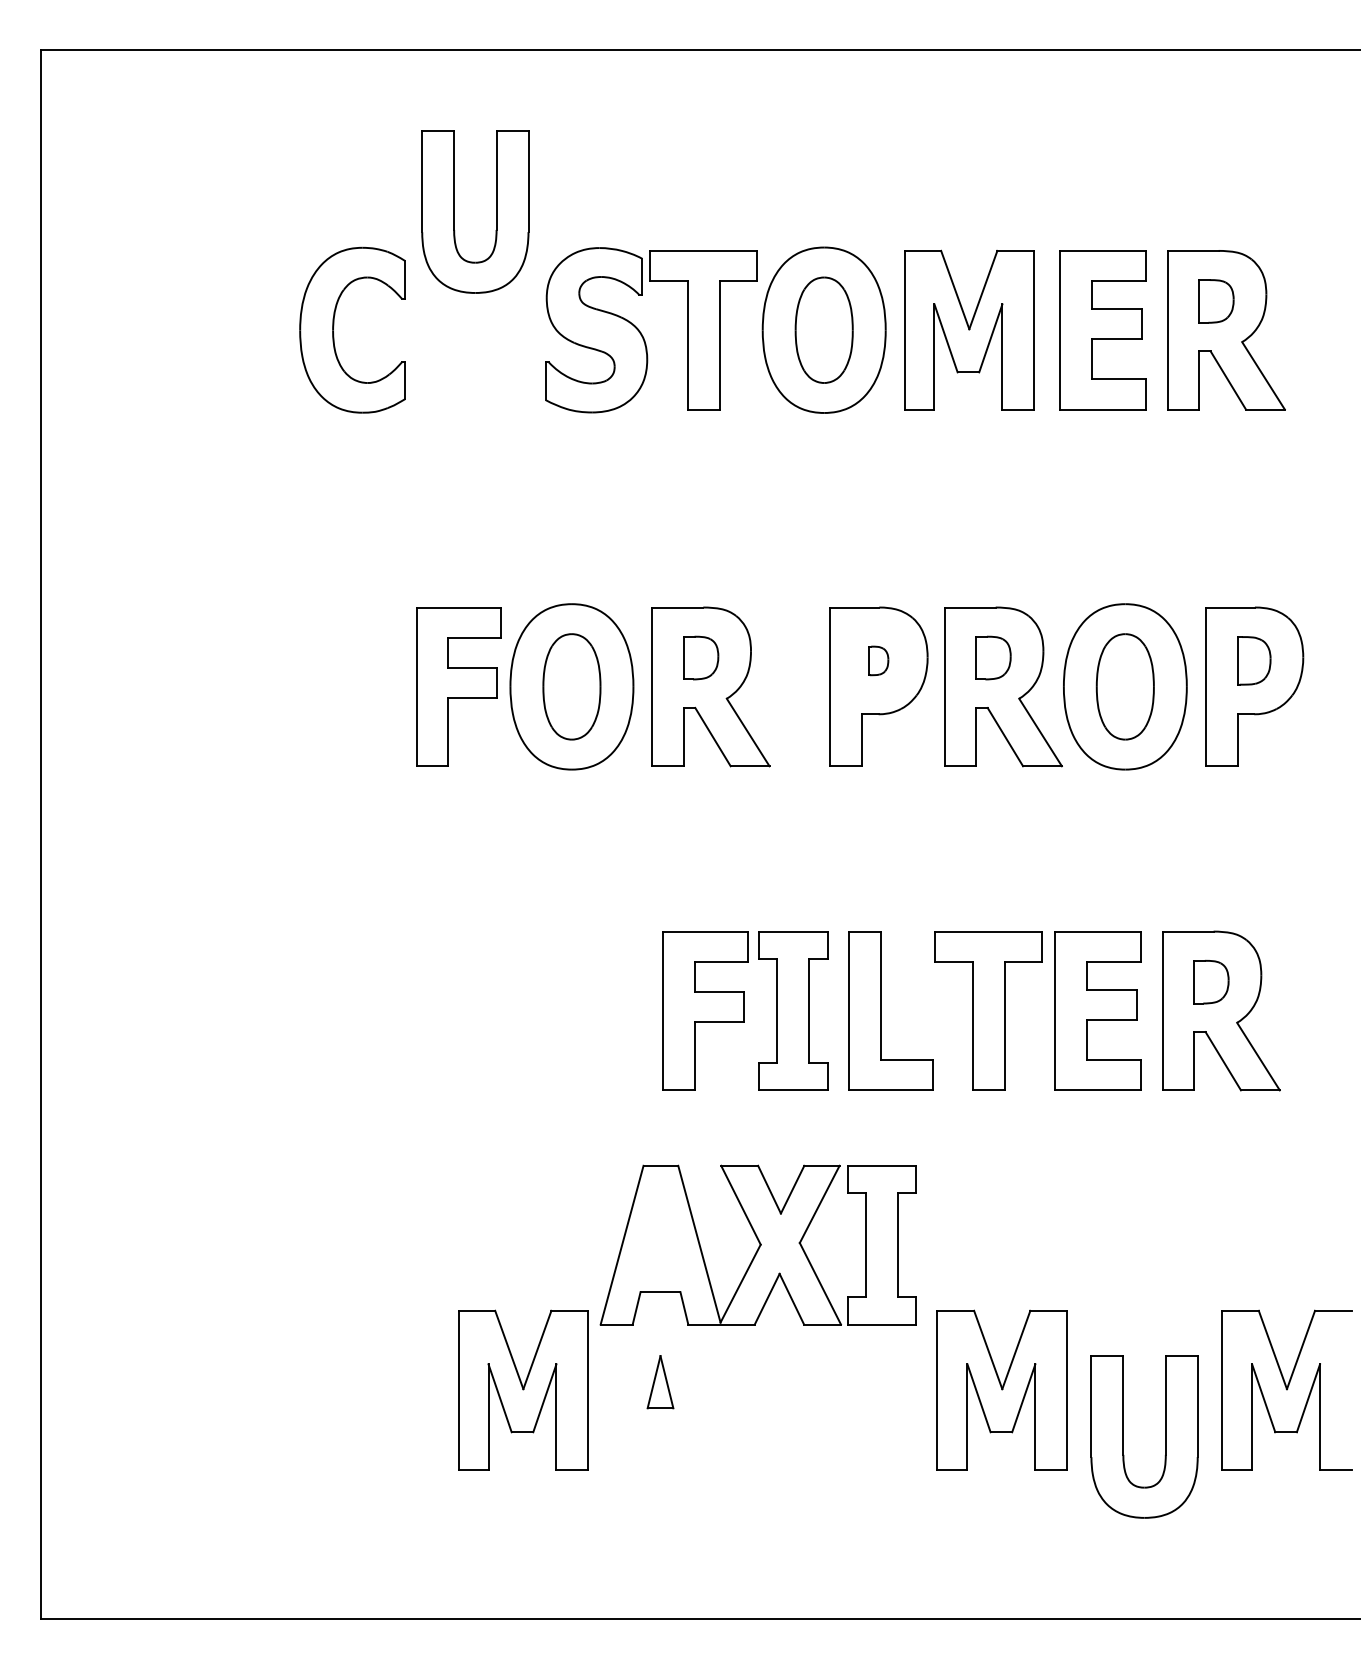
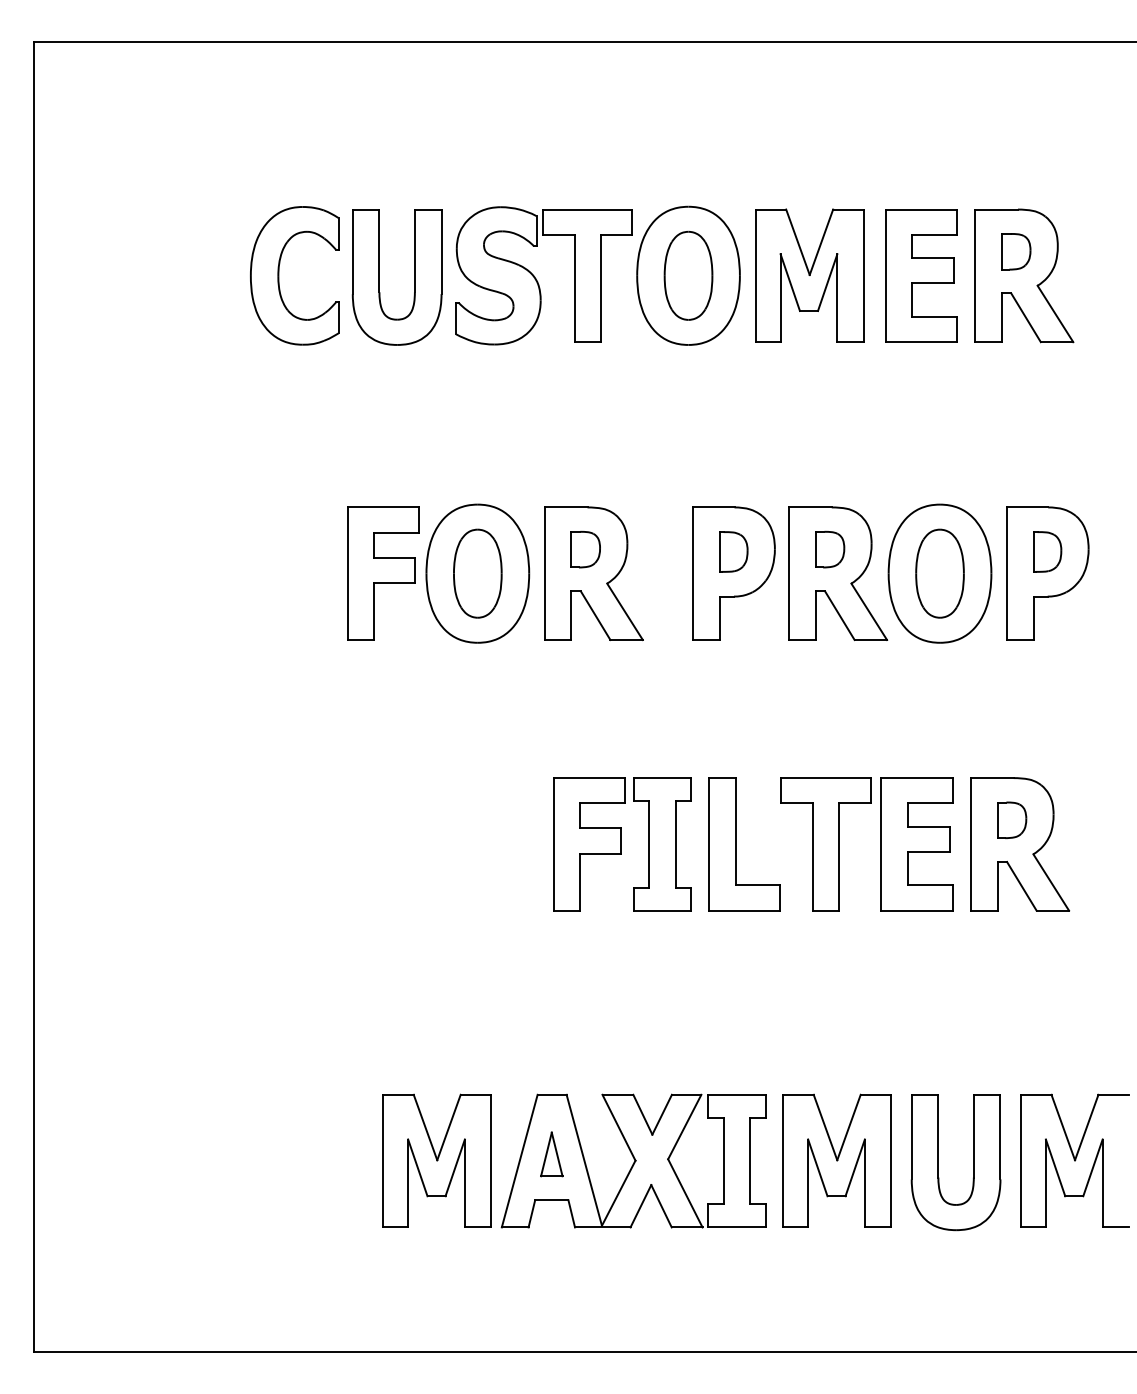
part: (454, 211) -> (379, 276), moved
part: (878, 660) -> (733, 551), size x1.67
part: (757, 1244) -> (632, 1160), moved
part: (1123, 1436) -> (938, 1162), moved

